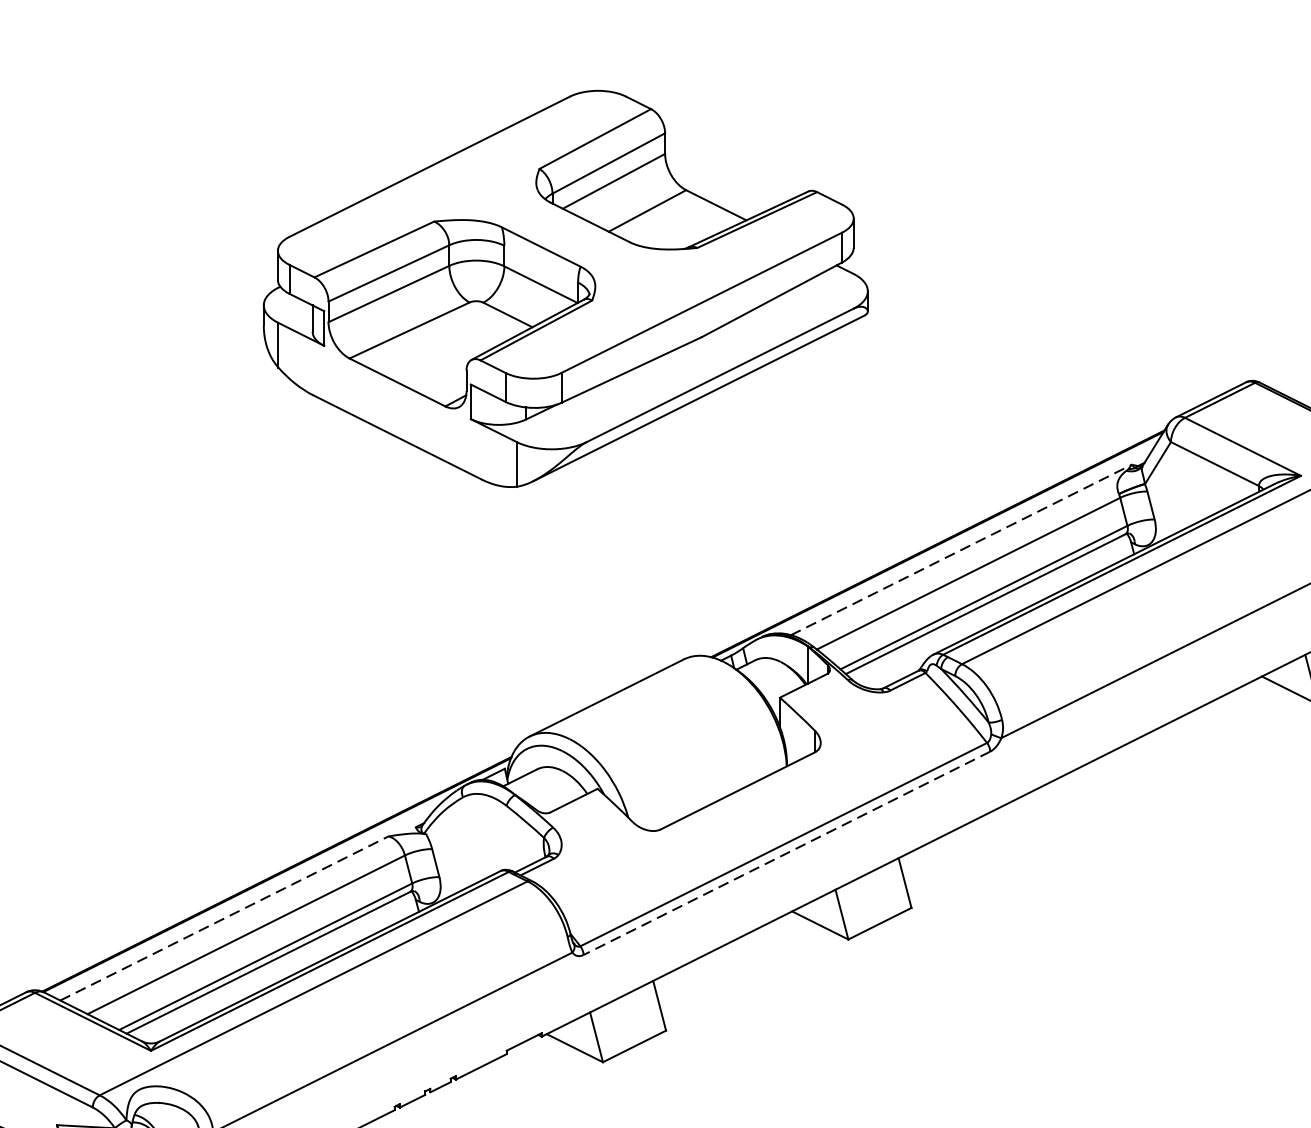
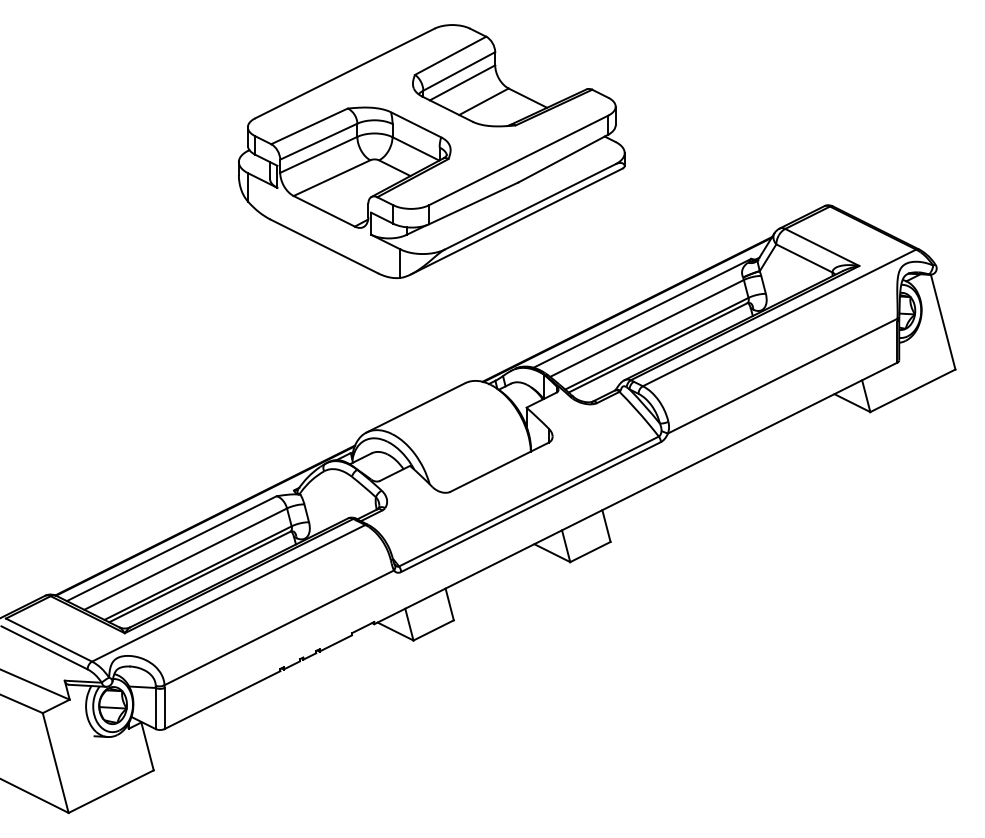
part: (565, 288) -> (431, 151), moved
line: (961, 550) -> (642, 313), dashed -> solid
line: (786, 853) -> (530, 507), dashed -> solid
line: (225, 918) -> (172, 548), dashed -> solid

